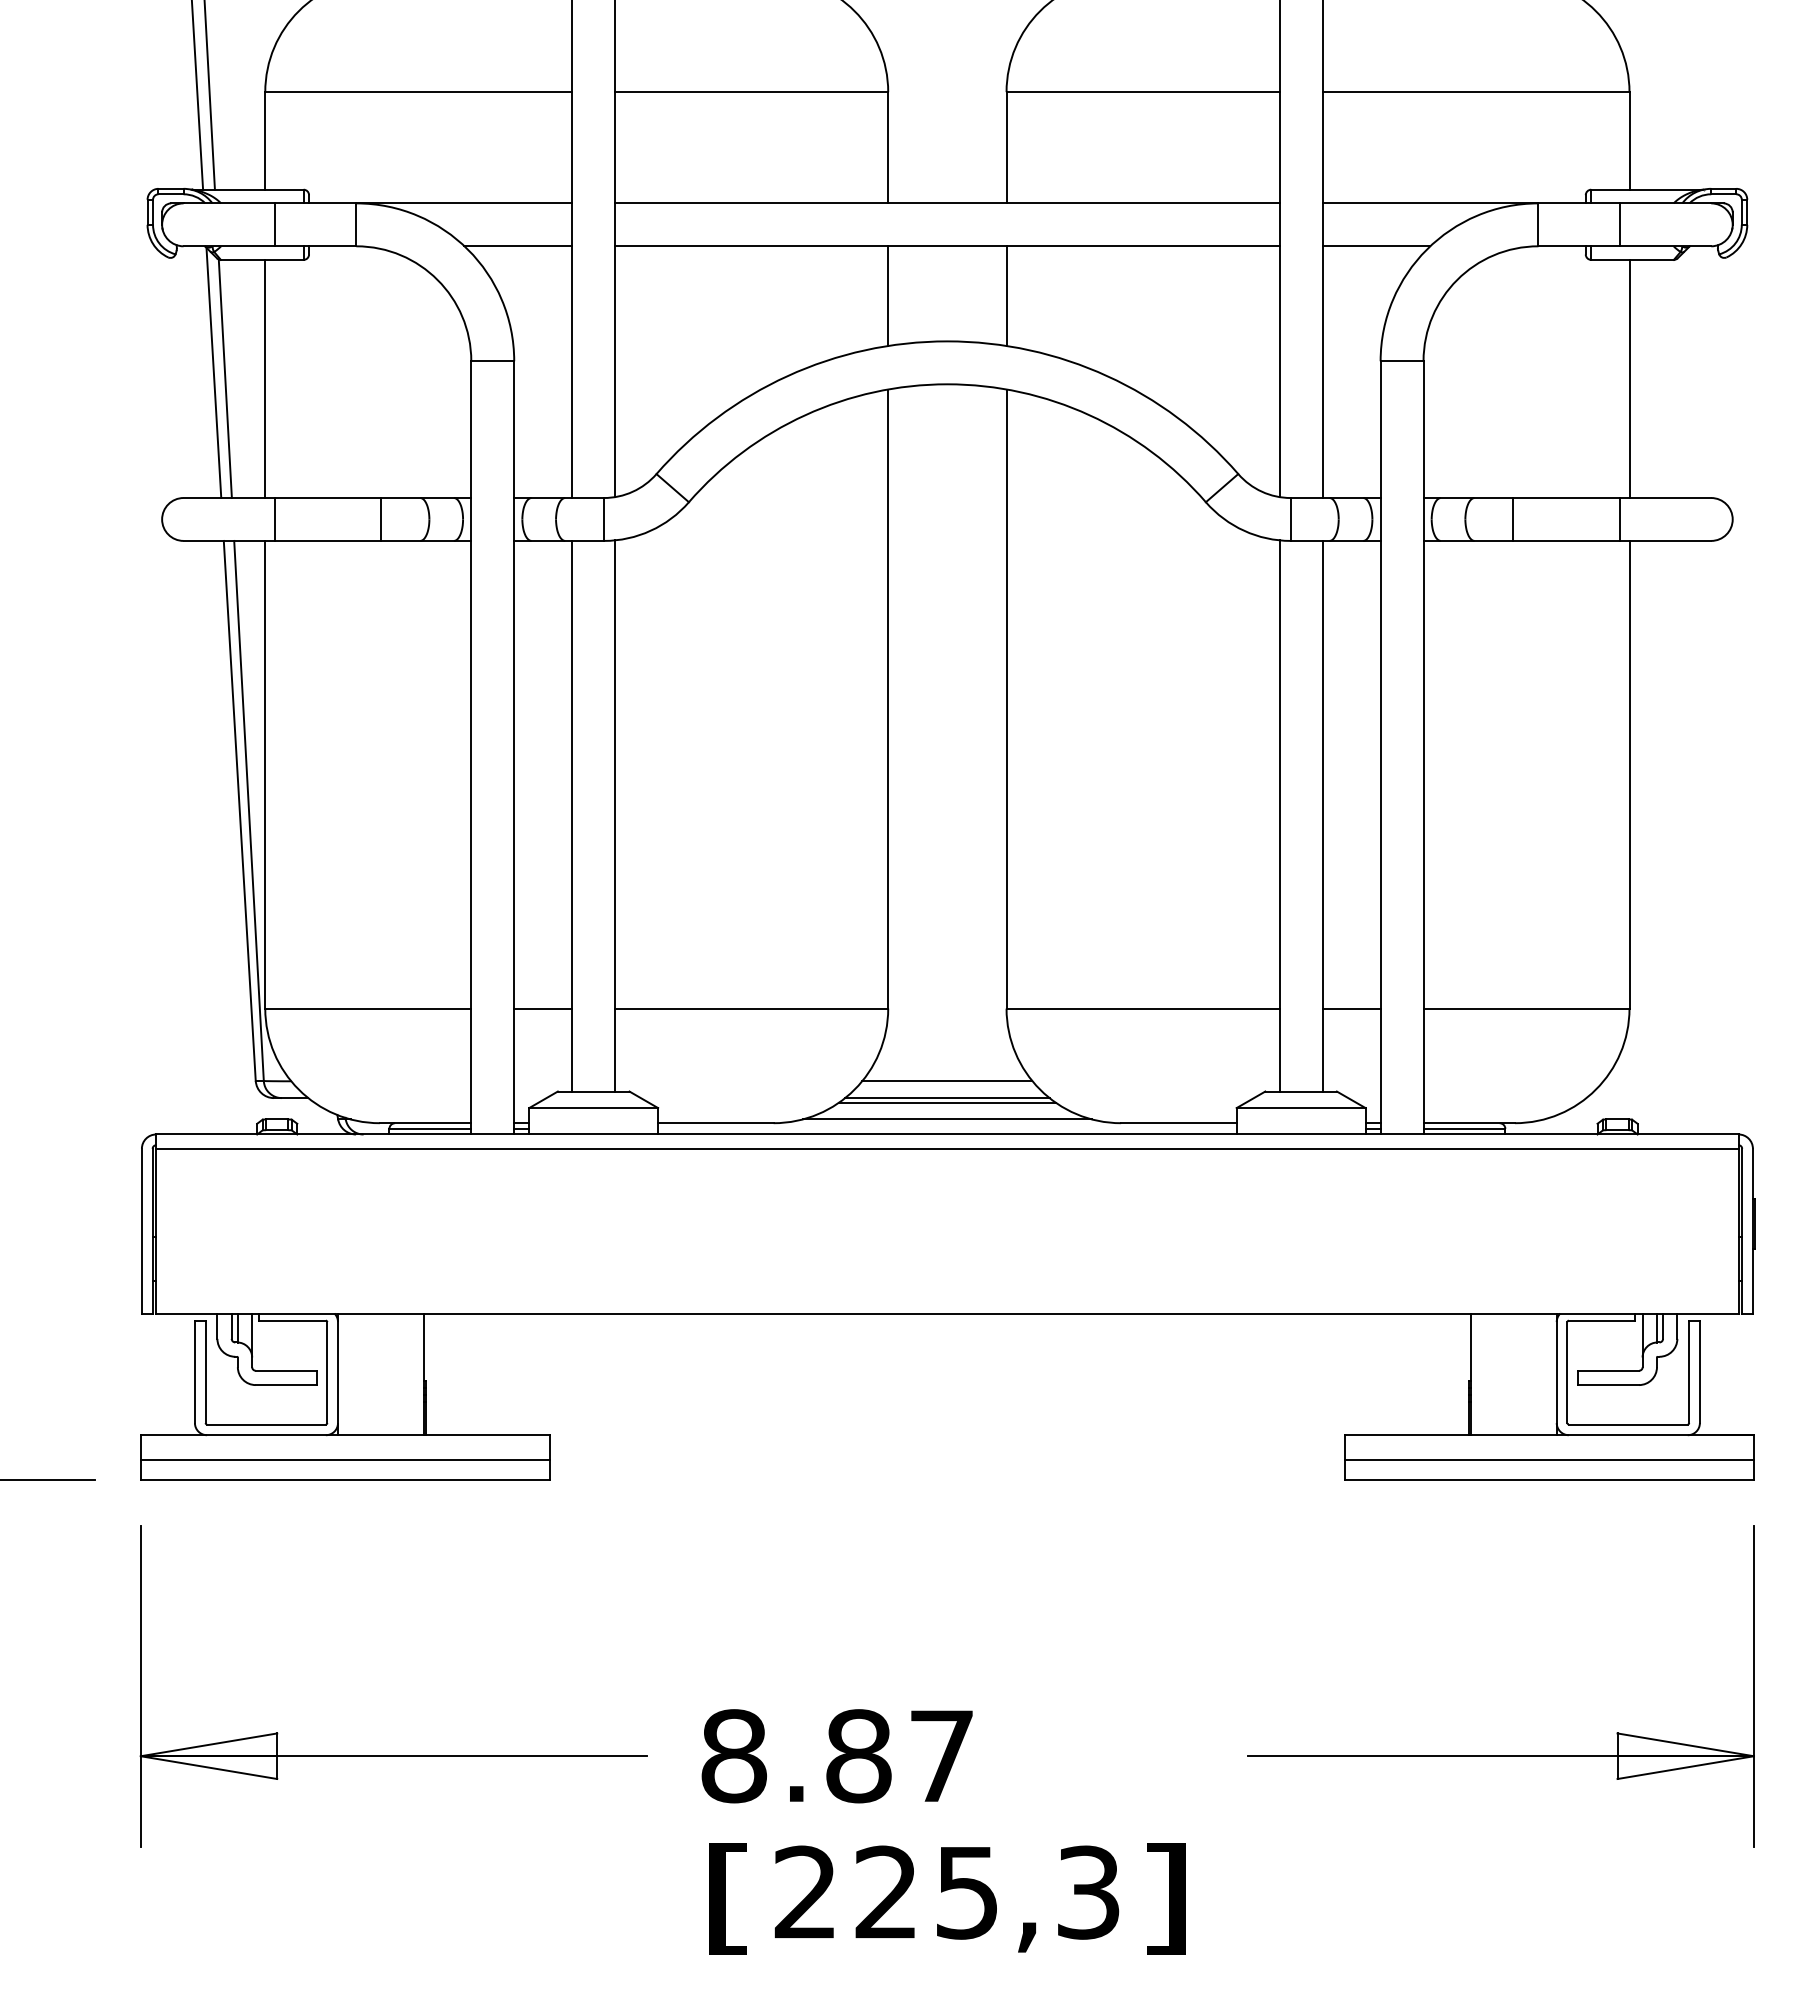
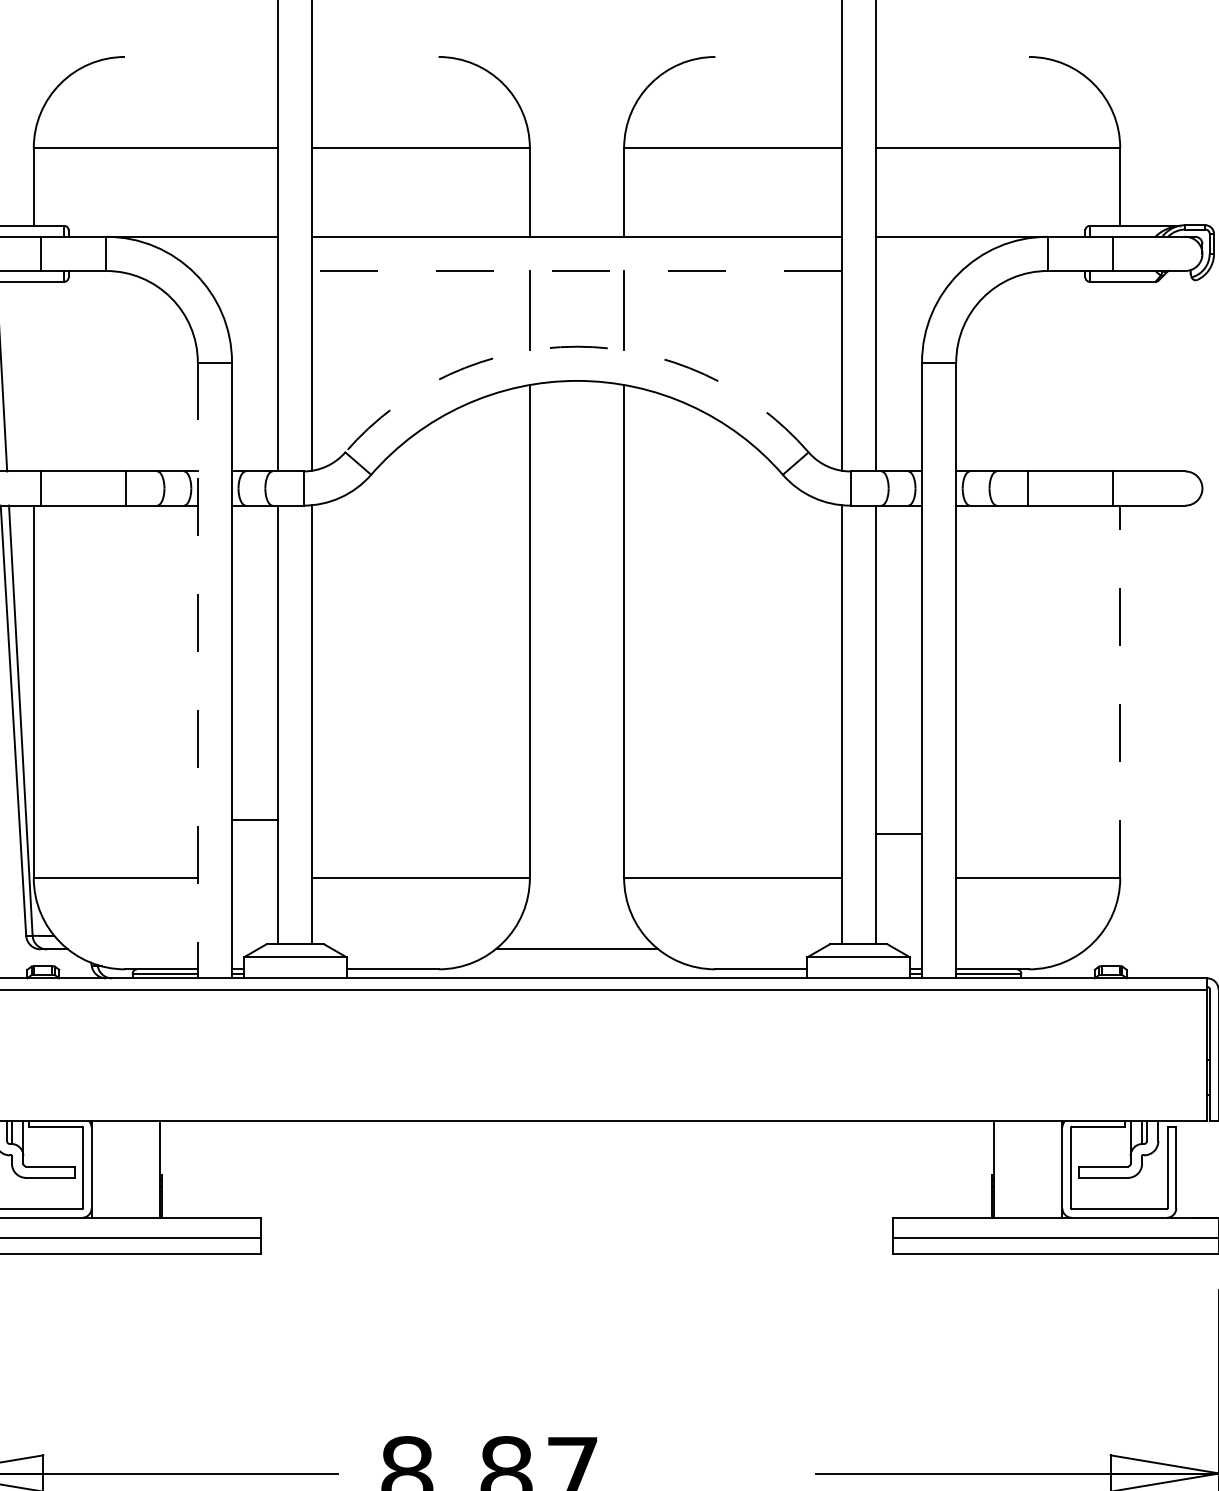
line: (518, 246) -> (235, 271), removed
line: (946, 246) -> (576, 271), solid -> dashed
line: (1376, 246) -> (918, 271), removed
arc: (947, 341) -> (577, 346), solid -> dashed
line: (265, 378) -> (33, 376), removed
line: (1629, 378) -> (1120, 376), removed
line: (471, 747) -> (198, 670), solid -> dashed
line: (1629, 774) -> (1120, 691), solid -> dashed
line: (543, 1008) -> (255, 819), moved
line: (1351, 1008) -> (898, 834), moved
line: (947, 1081) -> (577, 936), removed
line: (947, 1102) -> (577, 952), removed
line: (947, 1119) -> (577, 966), removed

